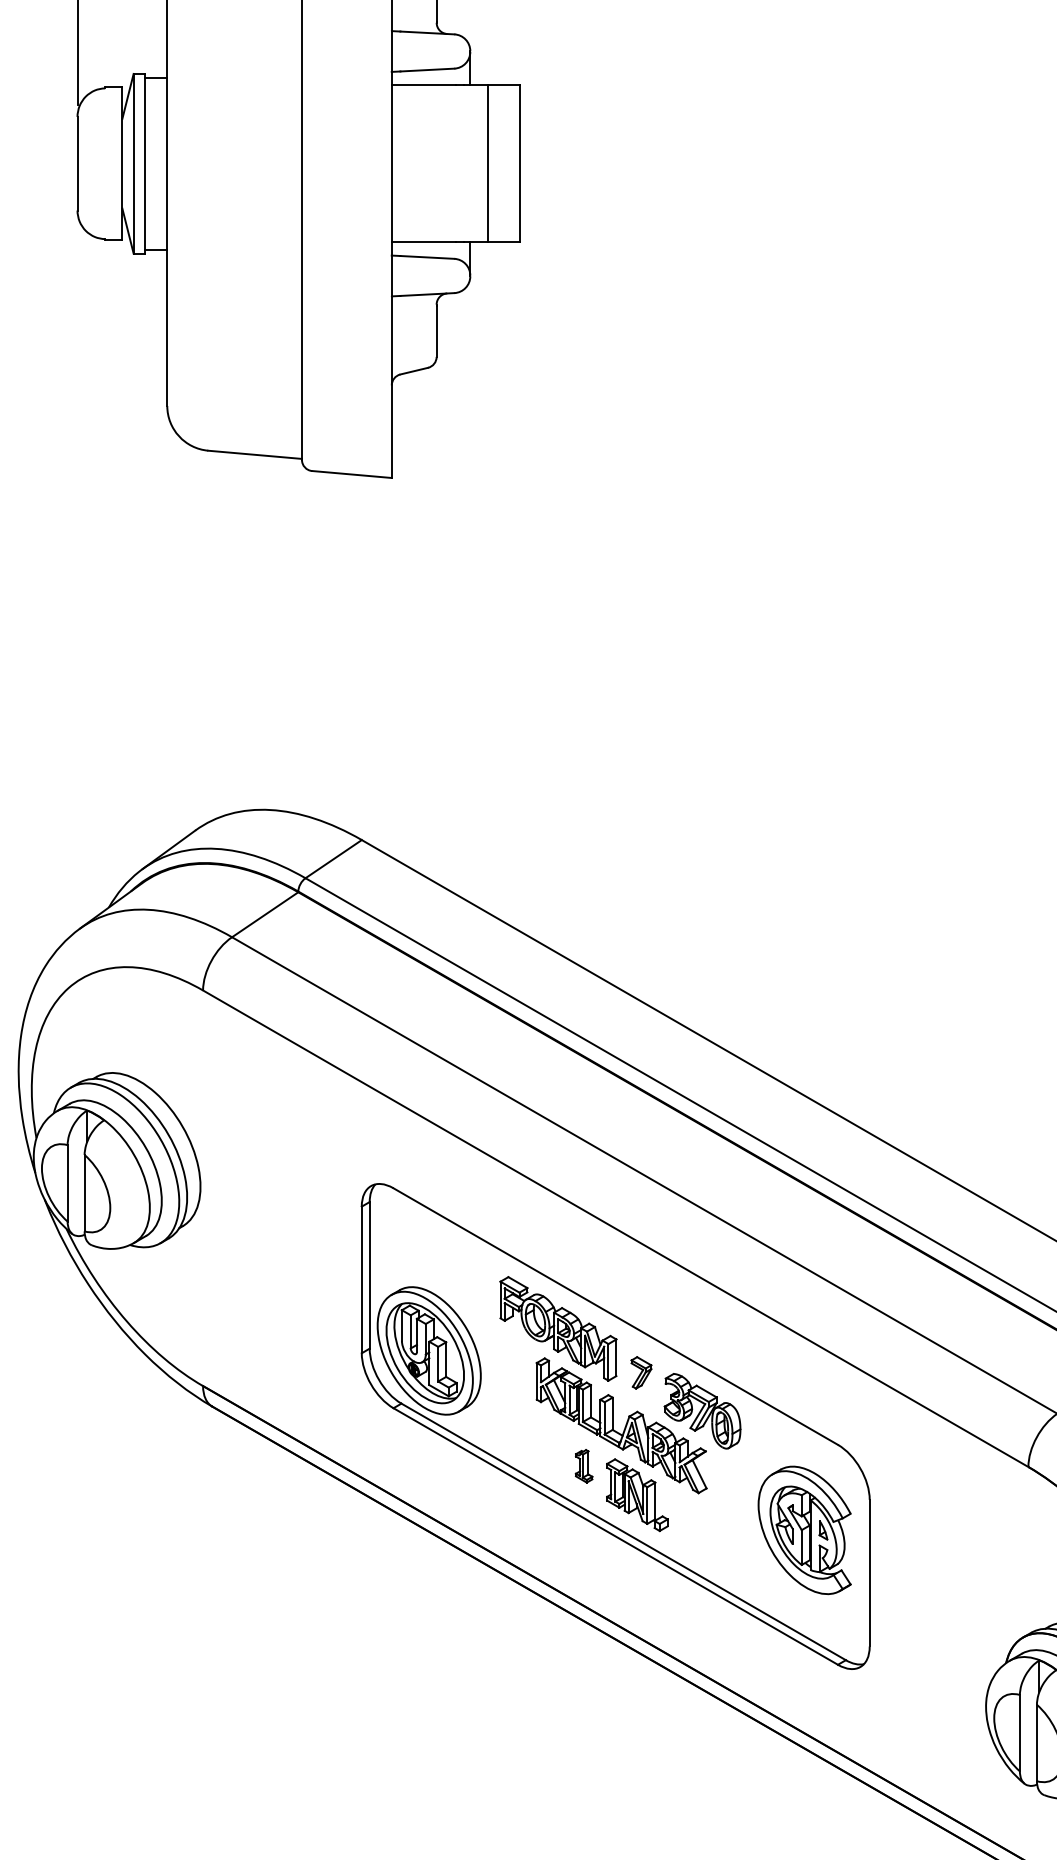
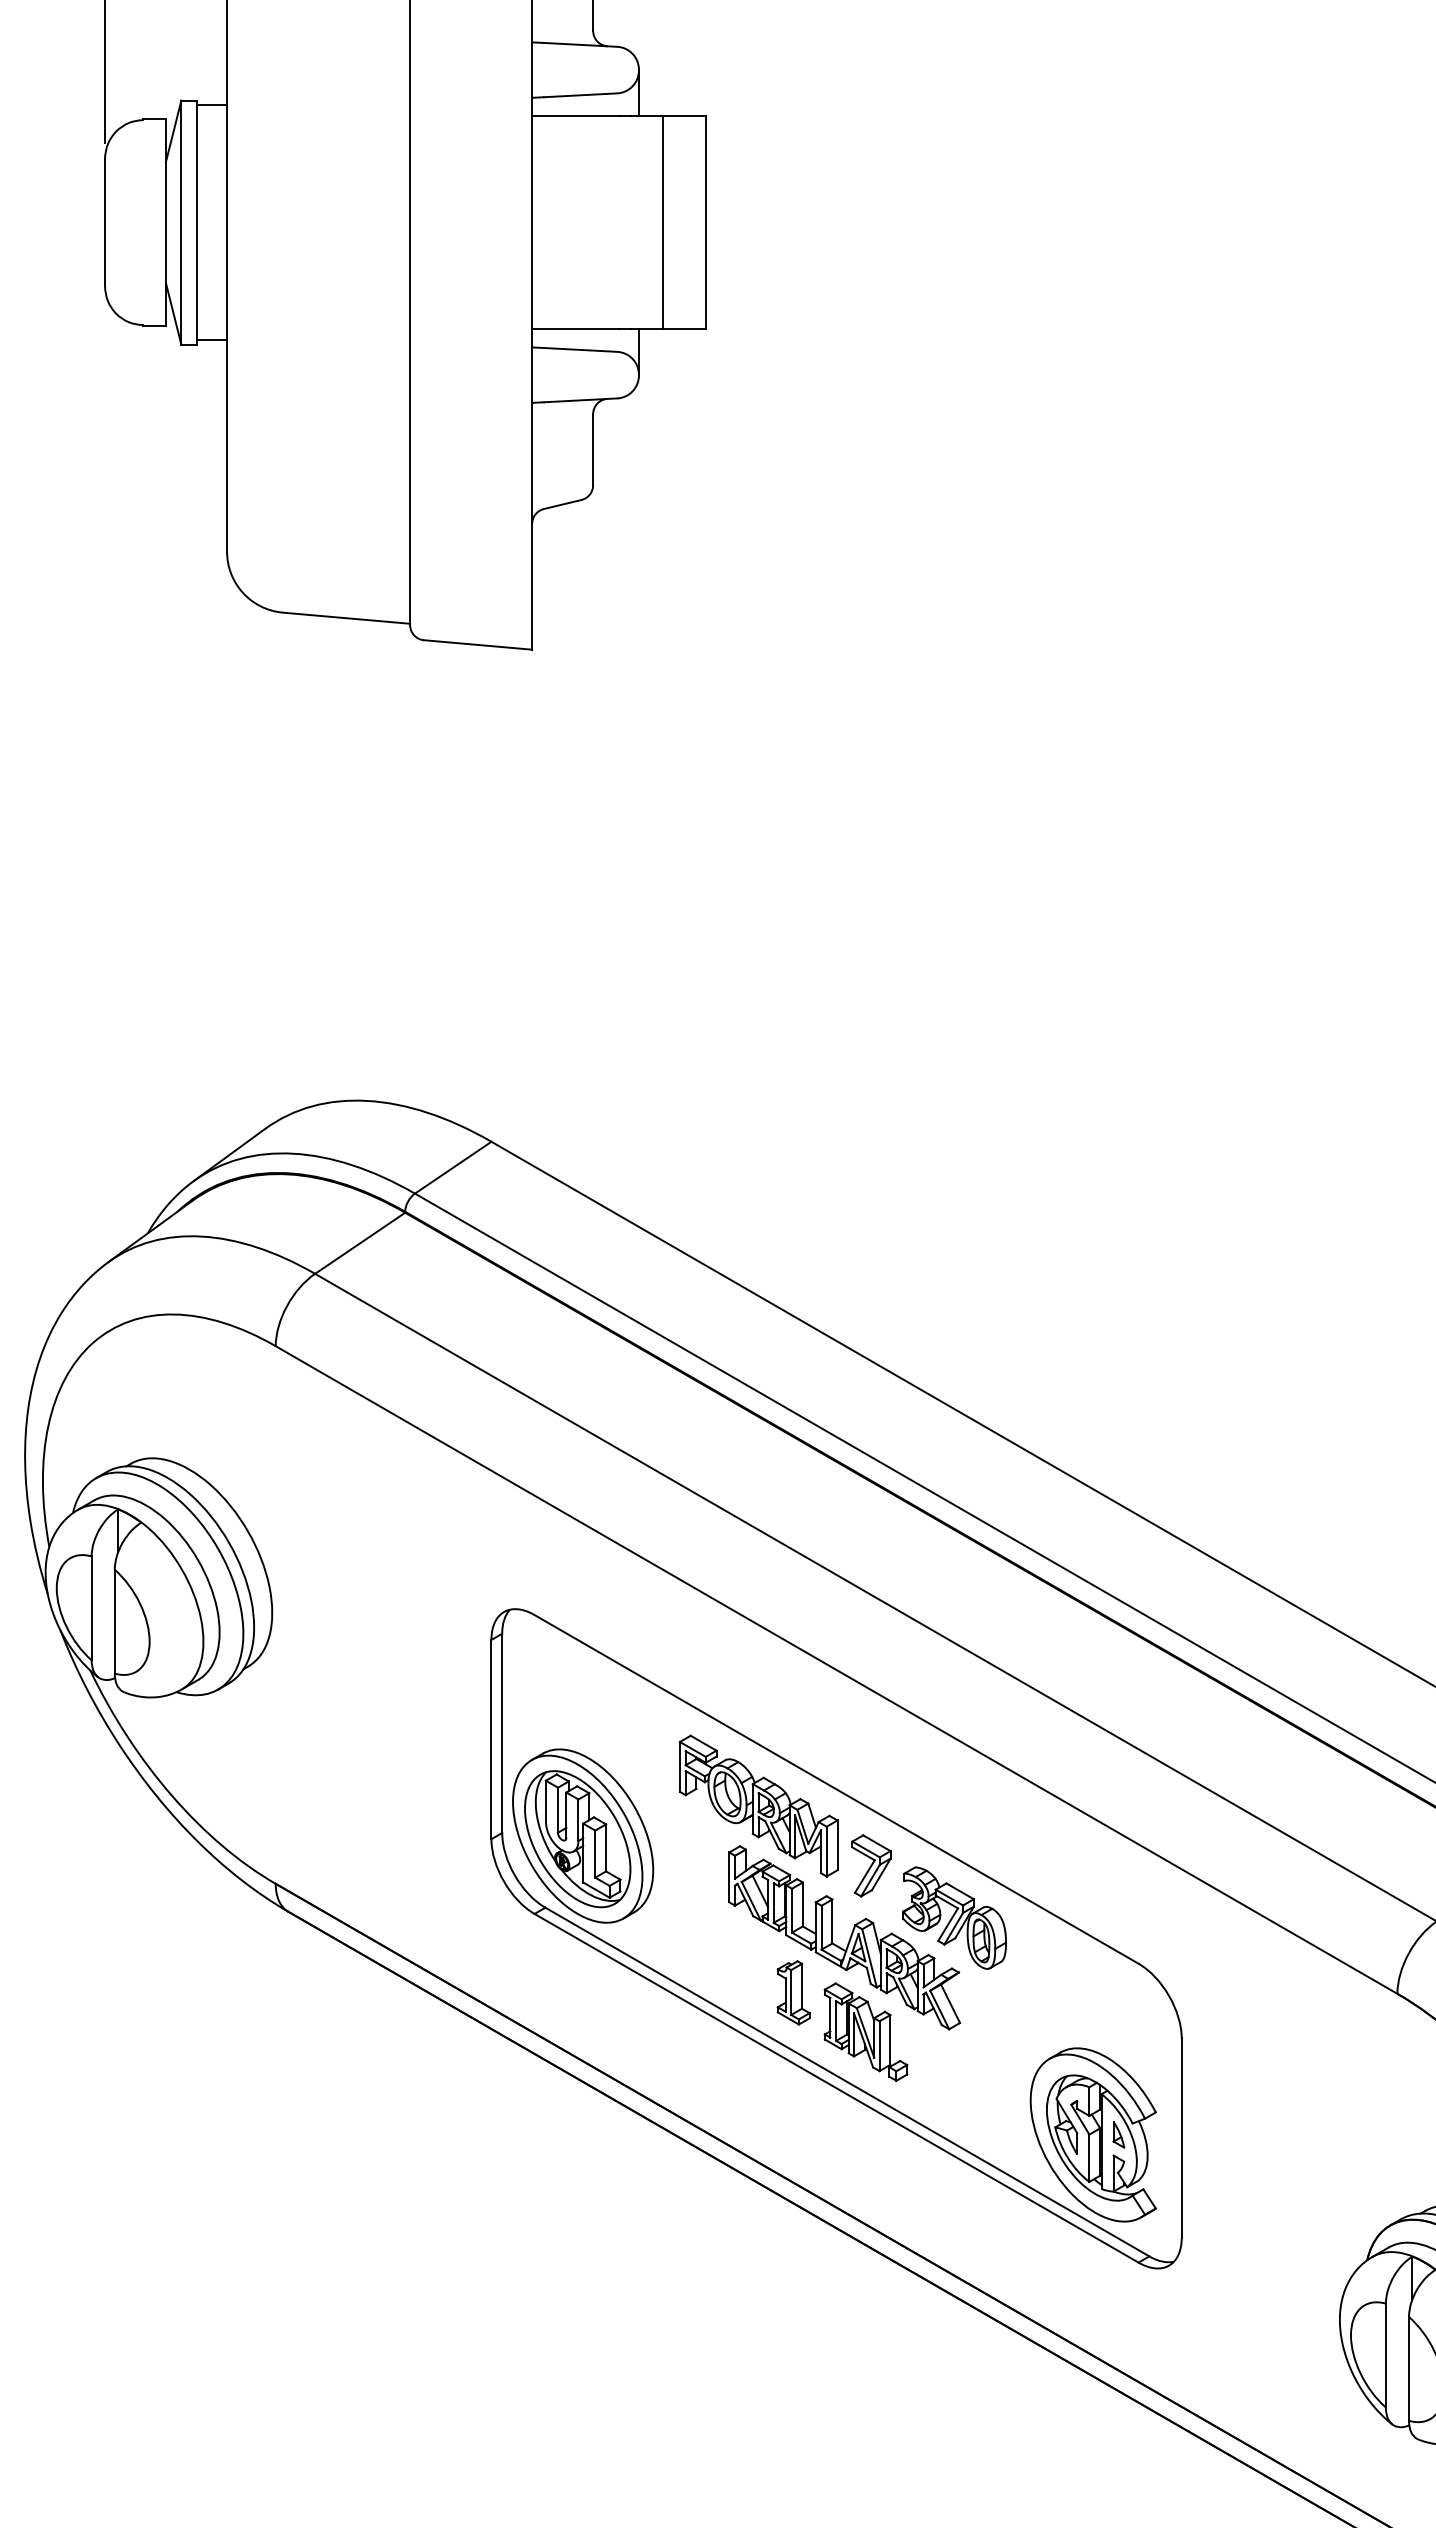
part: (641, 1372) -> (871, 1865), size x1.43
part: (584, 1466) -> (793, 1992), size x1.43
part: (804, 1530) -> (1092, 2134), moved

